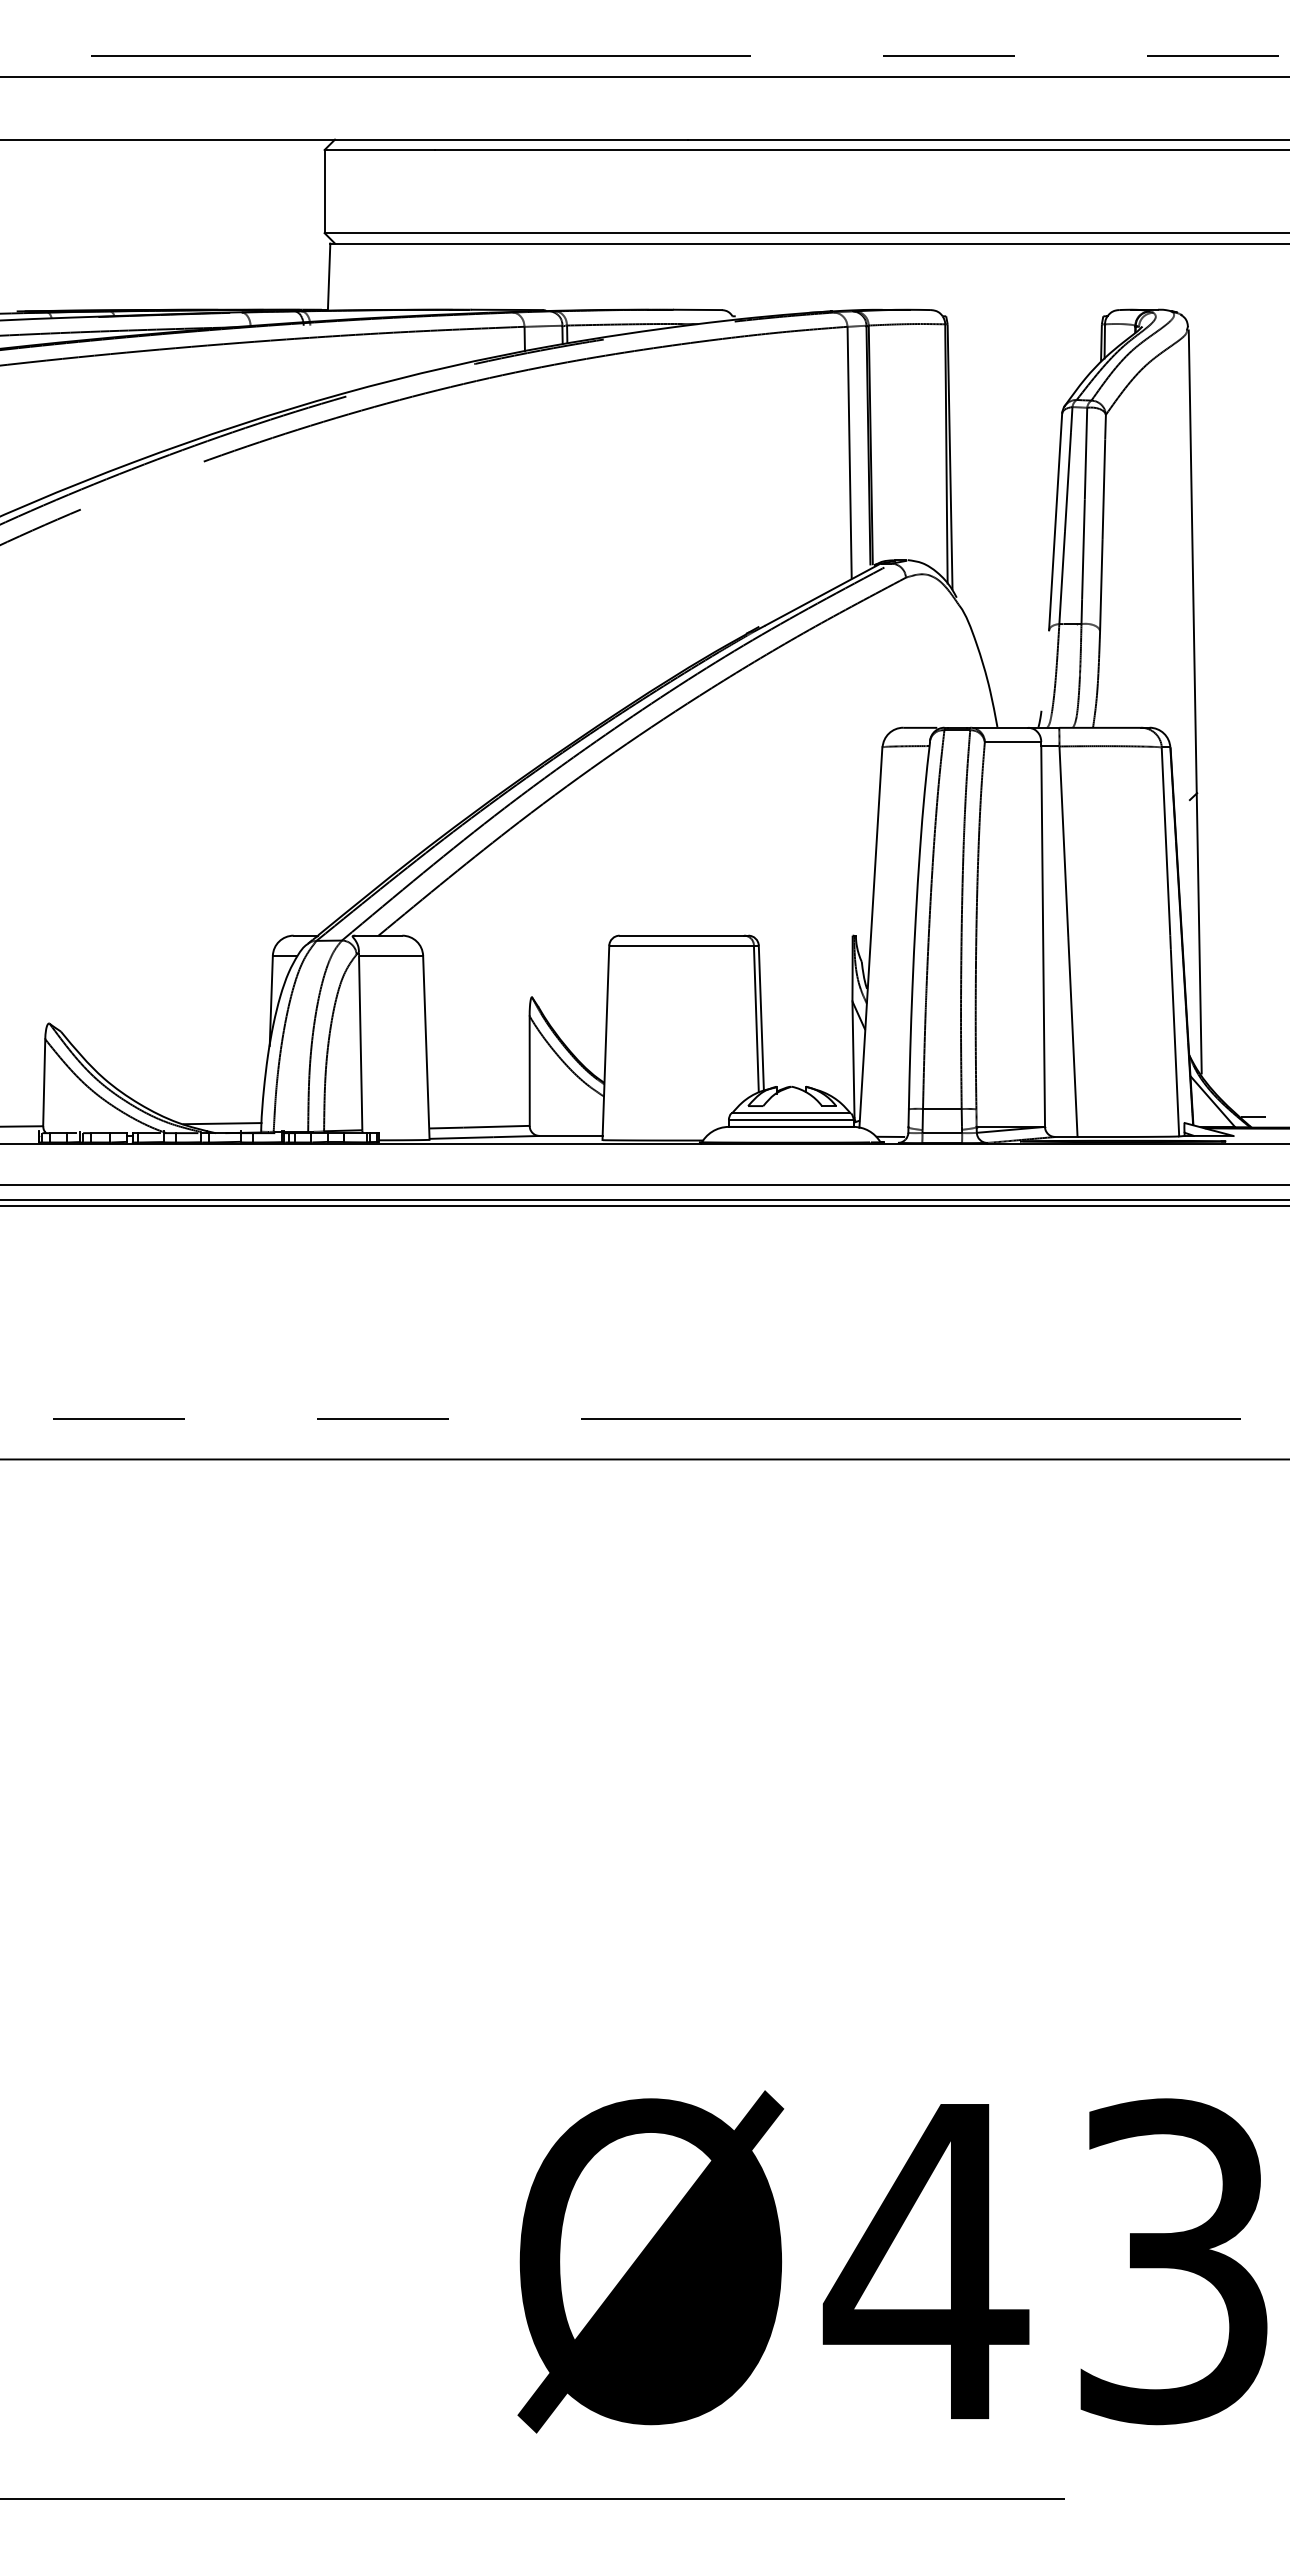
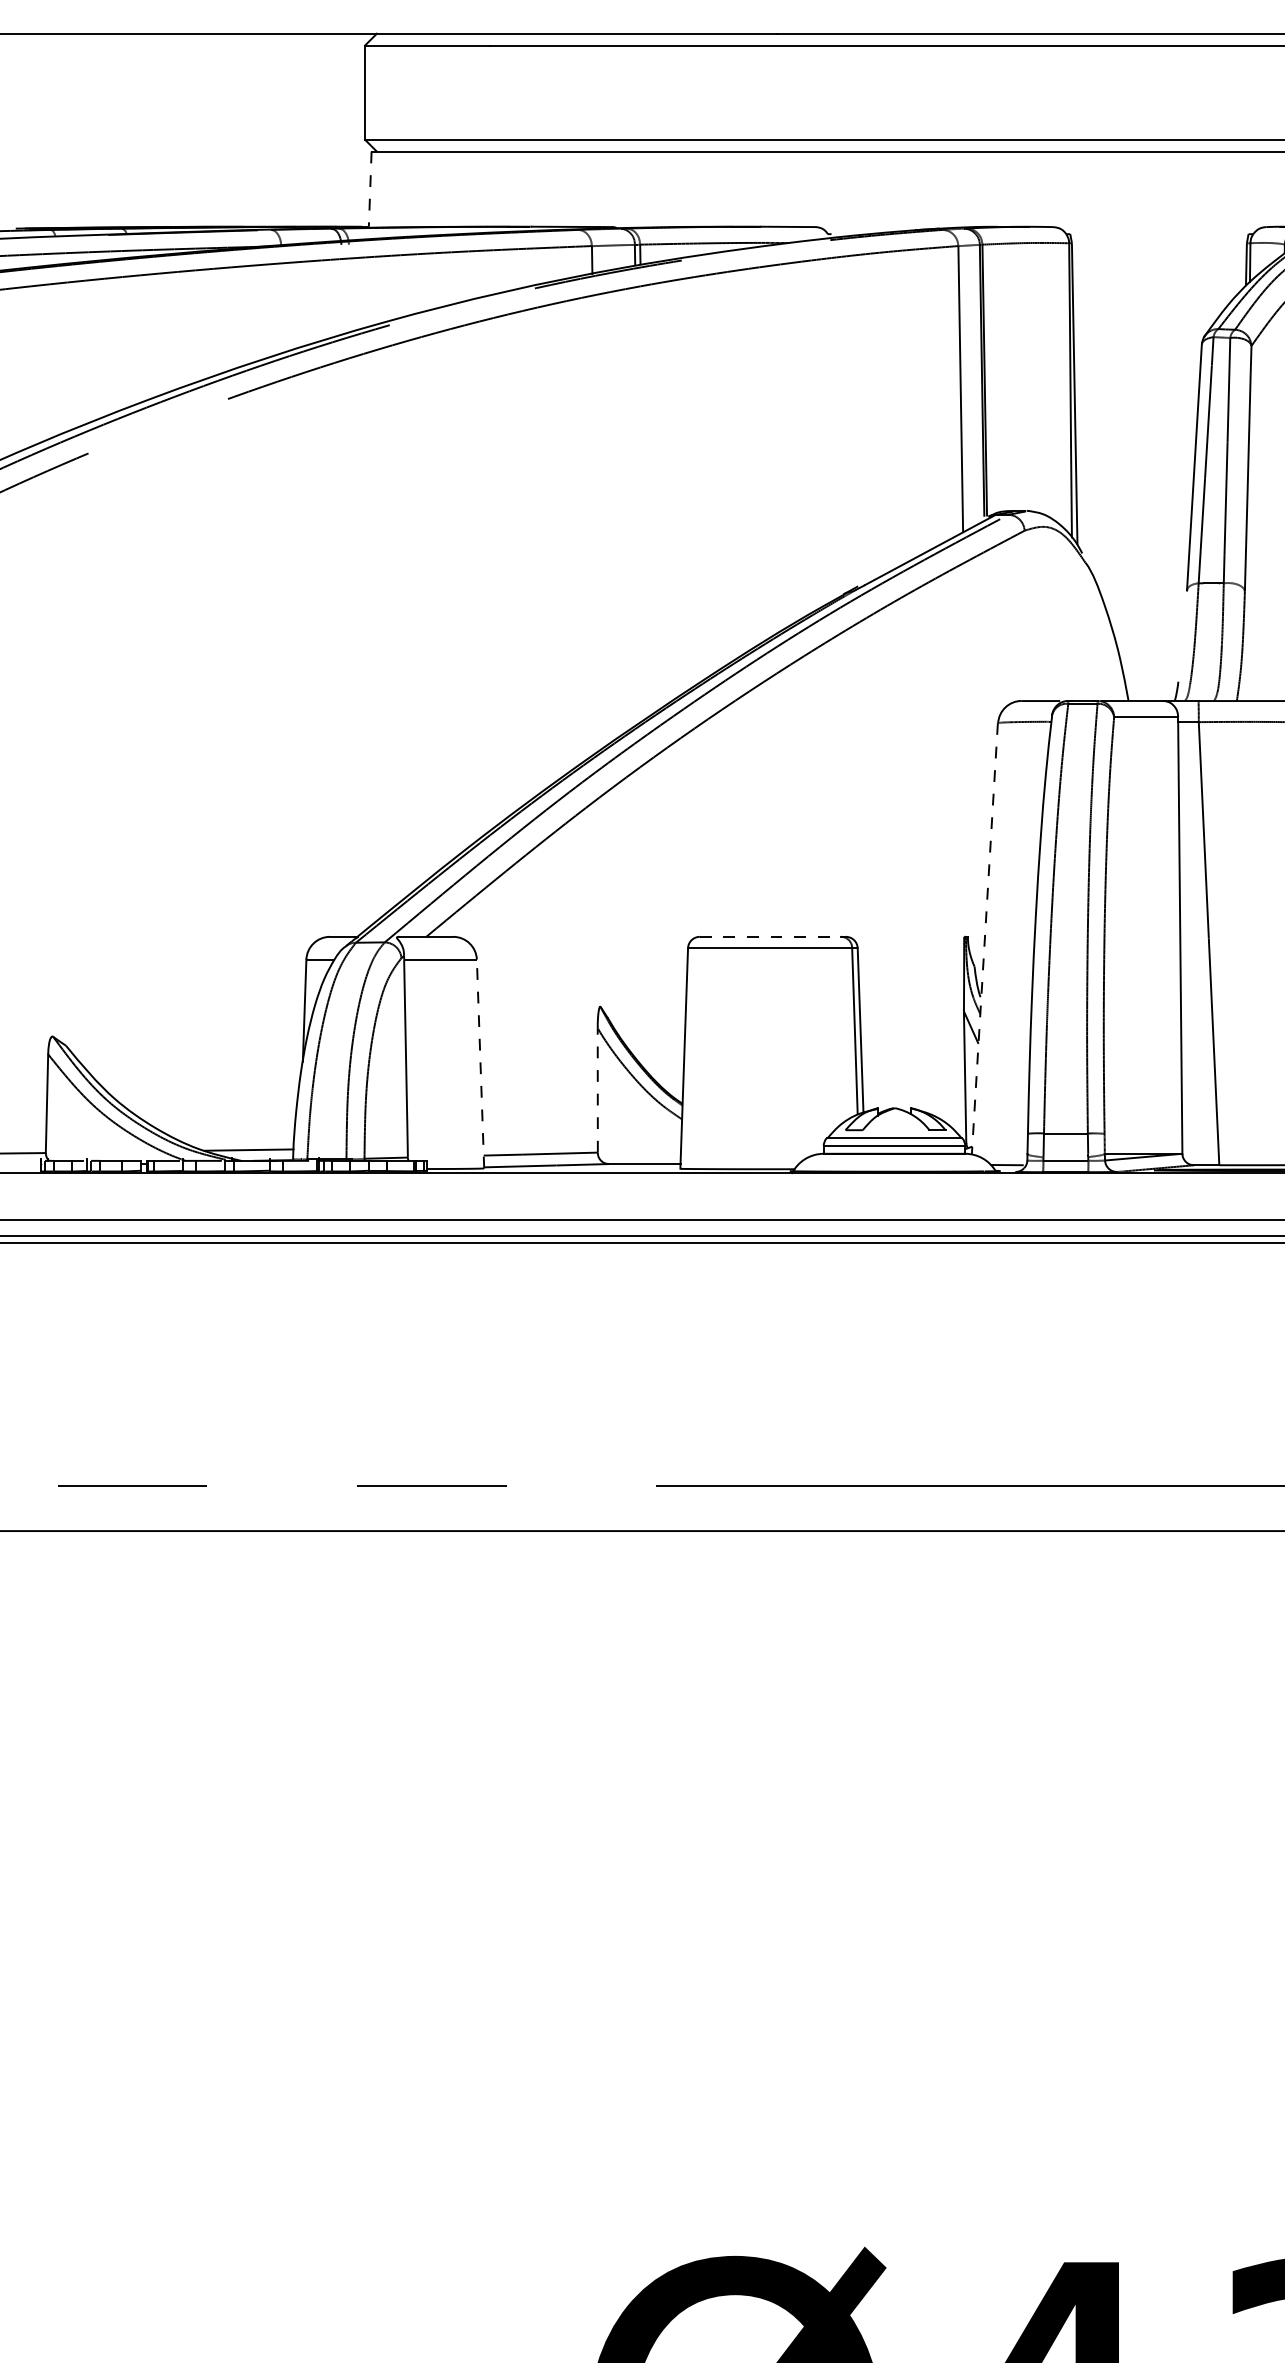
line: (329, 277) -> (370, 190), solid -> dashed
line: (682, 935) -> (771, 936), solid -> dashed
line: (870, 937) -> (984, 938), solid -> dashed
line: (426, 1047) -> (480, 1063), solid -> dashed
line: (529, 1071) -> (597, 1090), solid -> dashed

